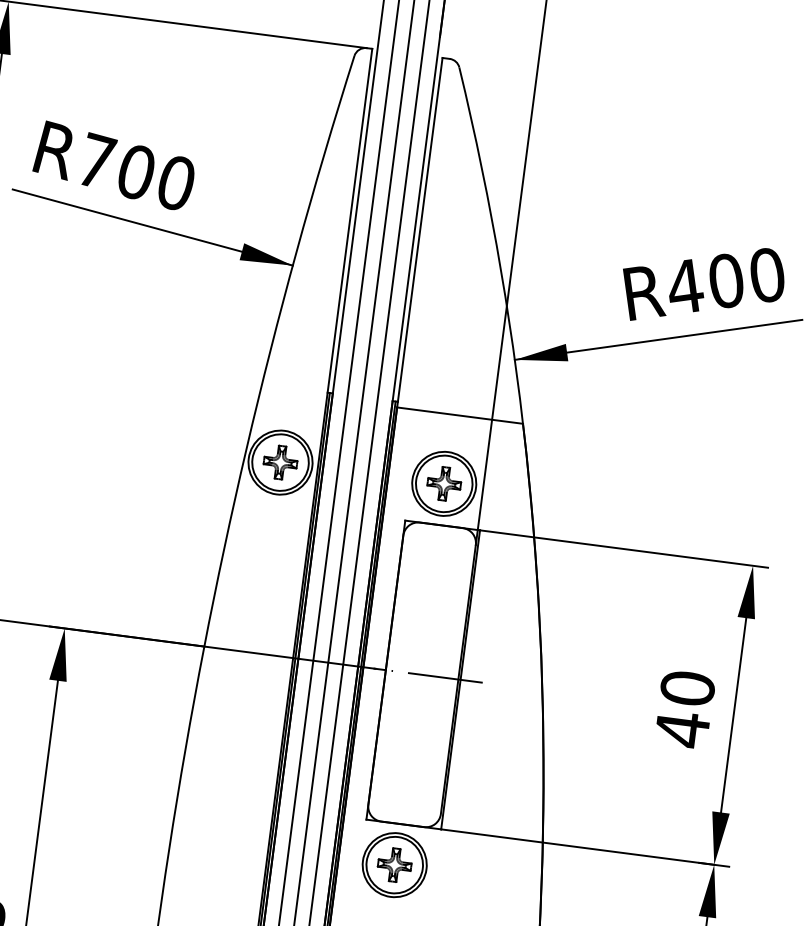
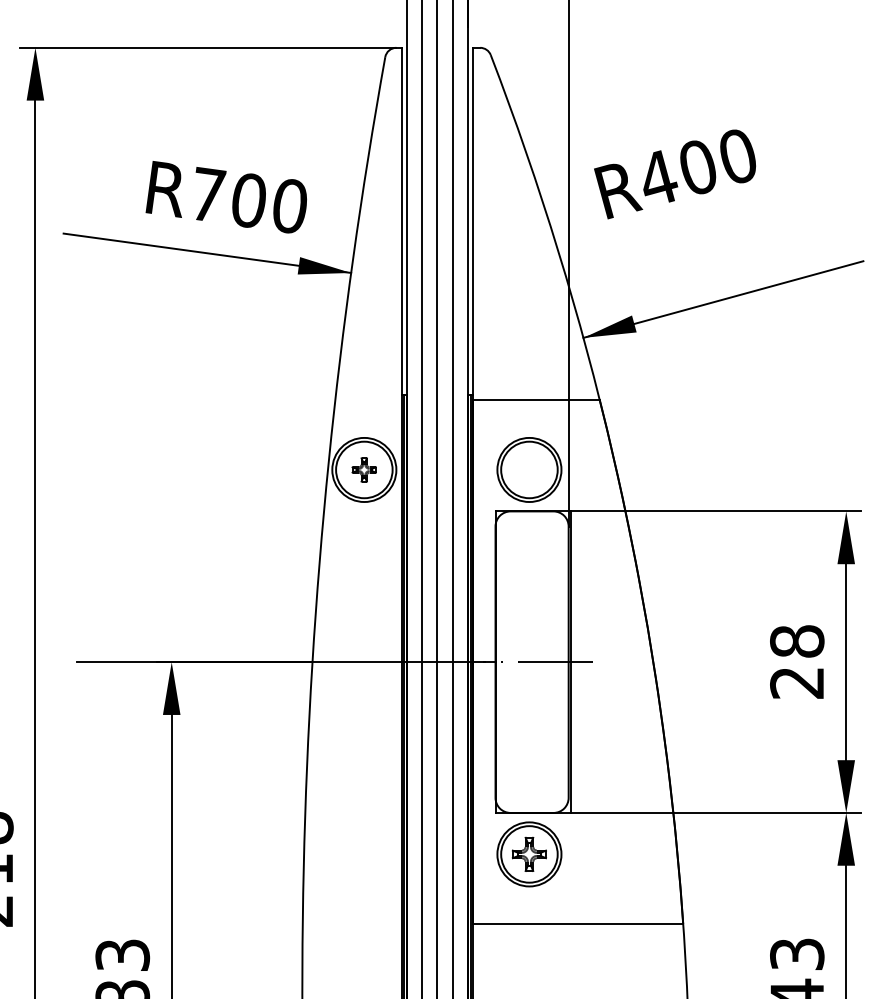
text: (113, 166) -> (225, 197), moved
text: (702, 284) -> (674, 174), moved
part: (279, 462) -> (363, 469), size x0.7
part: (444, 483) -> (529, 469), removed
text: (685, 709) -> (797, 662), 40 -> 28

